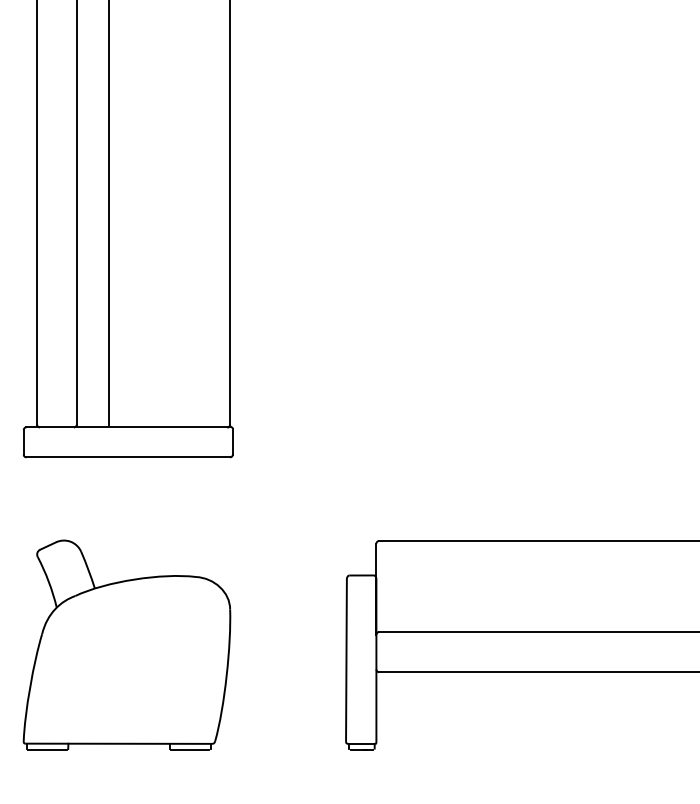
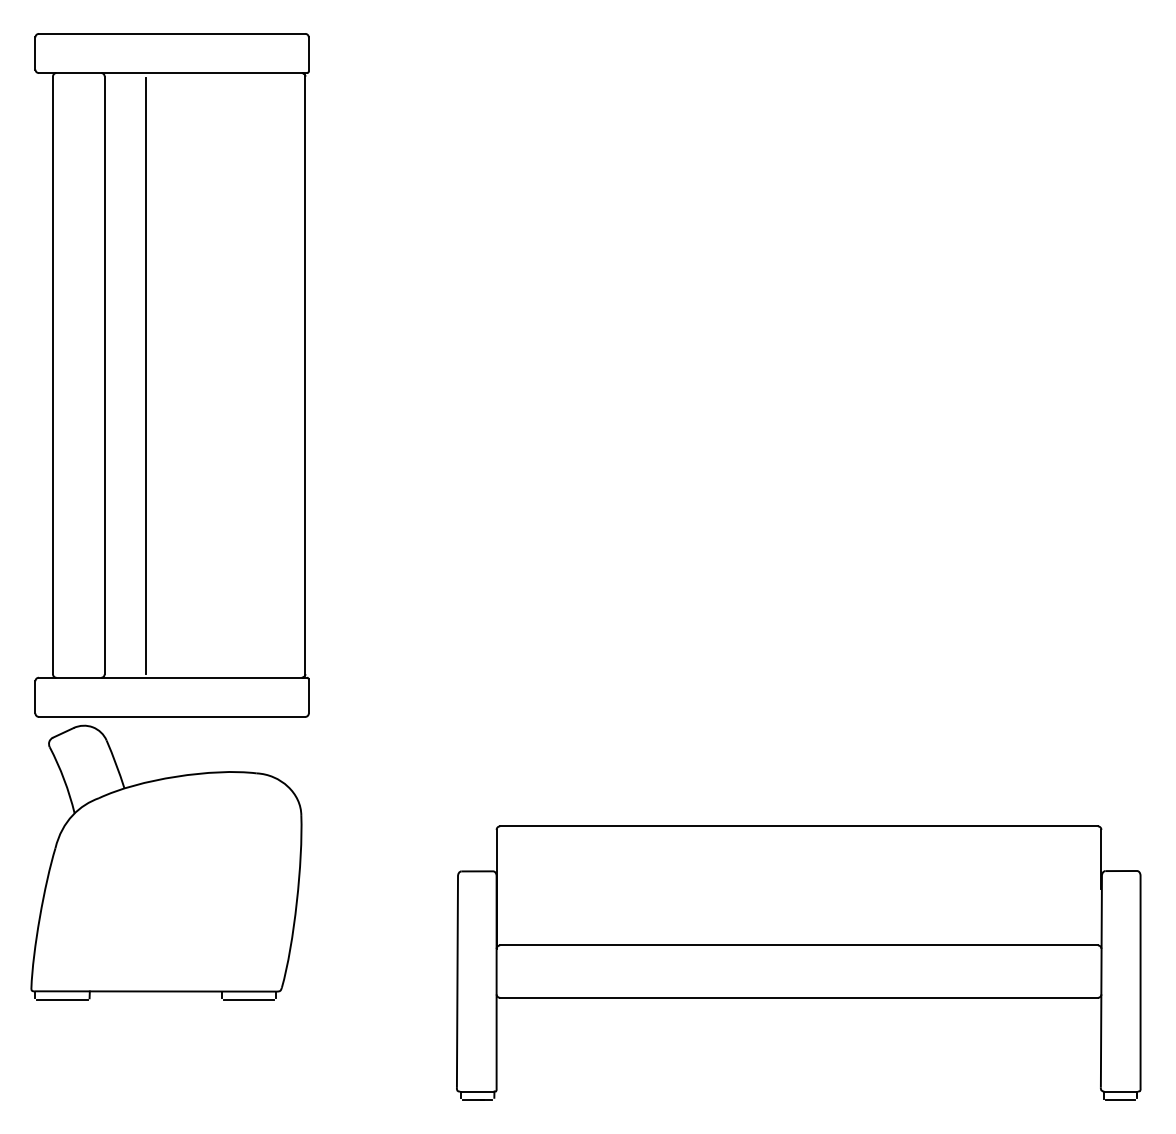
part: (127, 645) -> (166, 862), moved

